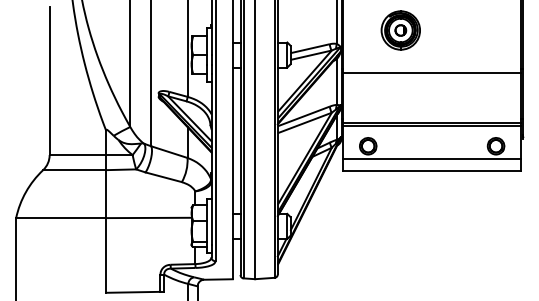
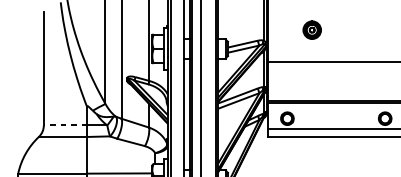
part: (400, 30) -> (312, 30), size x0.6
line: (77, 155) -> (65, 125), solid -> dashed

